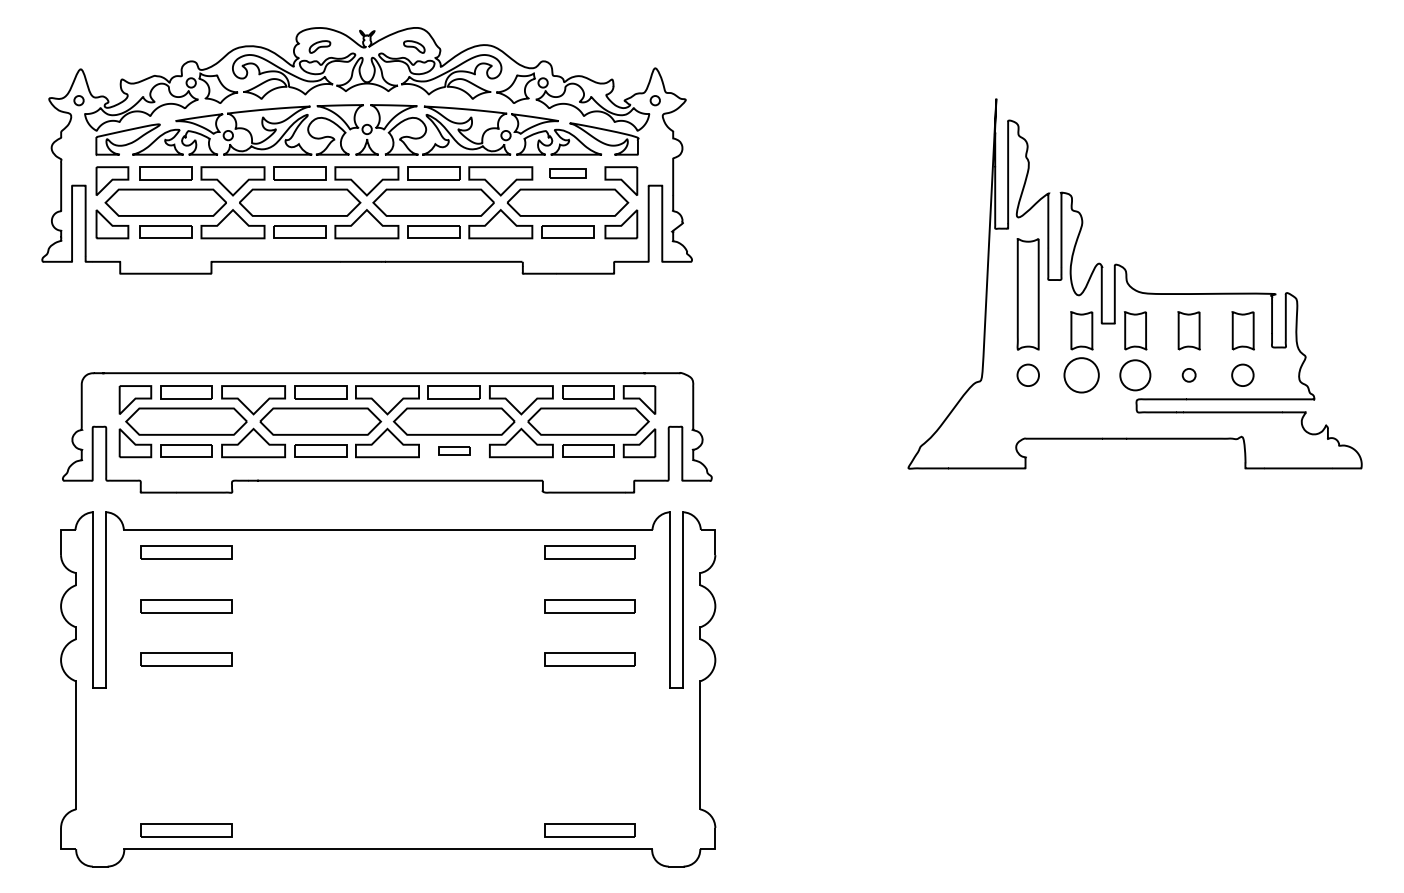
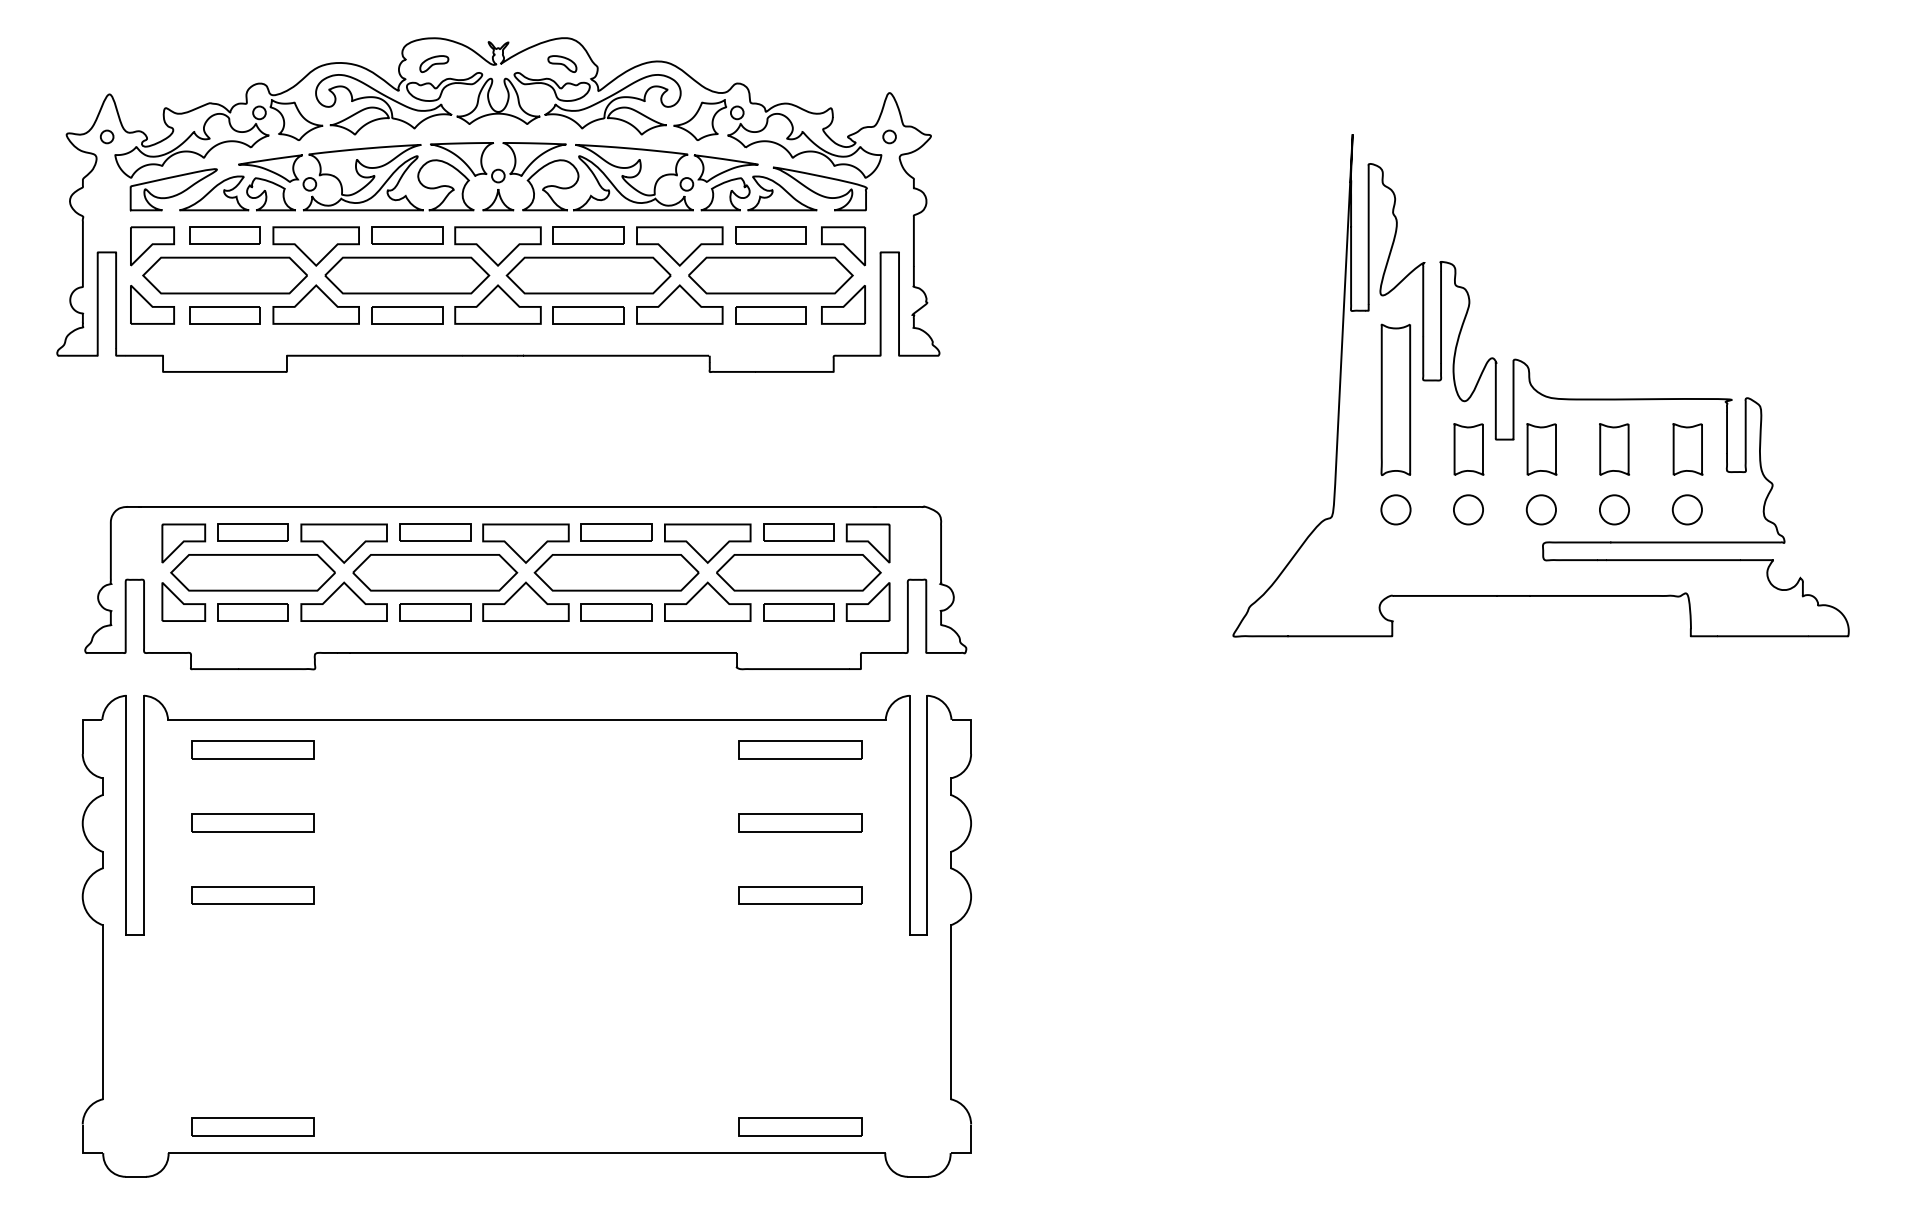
part: (567, 173) -> (770, 235), size x1.43
circle: (1081, 375) -> (1468, 509), size x0.62
circle: (1135, 375) -> (1541, 509), size x0.71
circle: (1189, 375) -> (1614, 509), size x1.67
part: (454, 450) -> (616, 612), size x1.67

